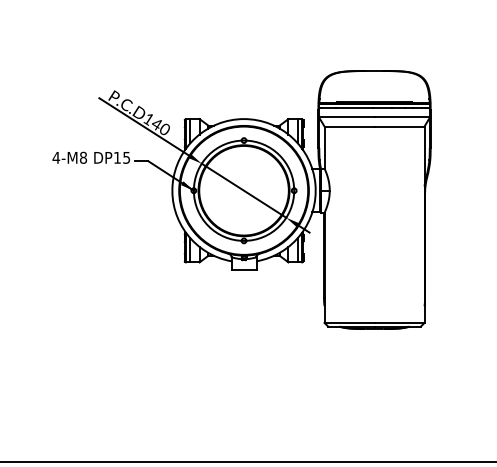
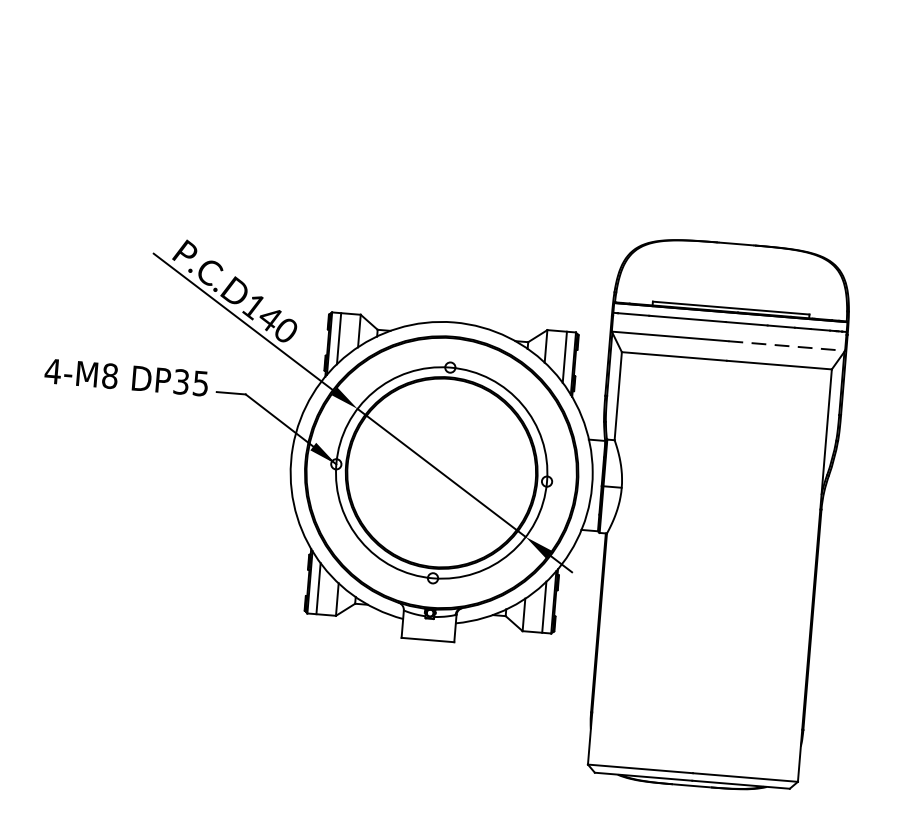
line: (402, 117) -> (787, 346), solid -> dashed
text: (117, 157) -> (181, 381), DP15 -> DP35

